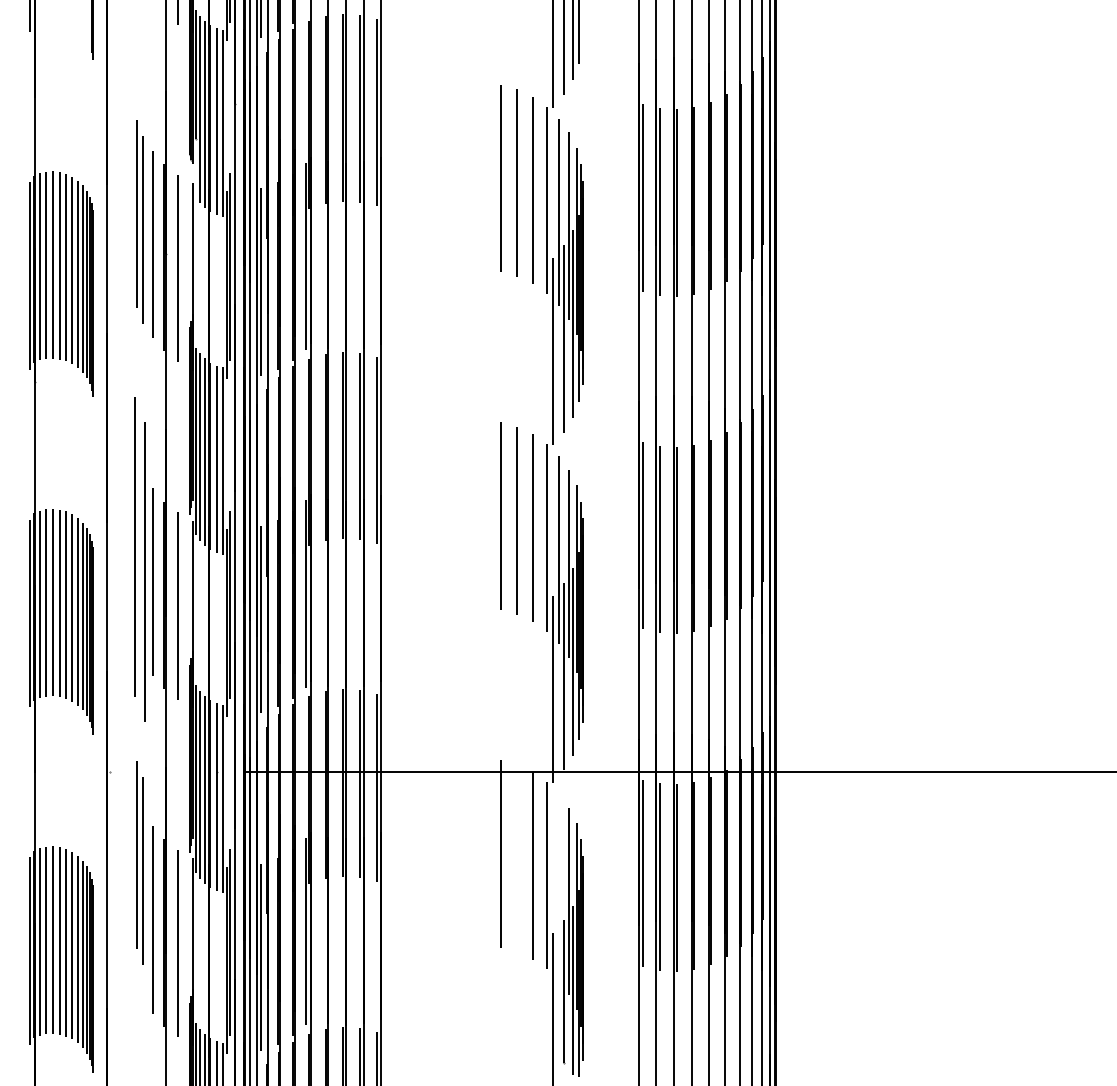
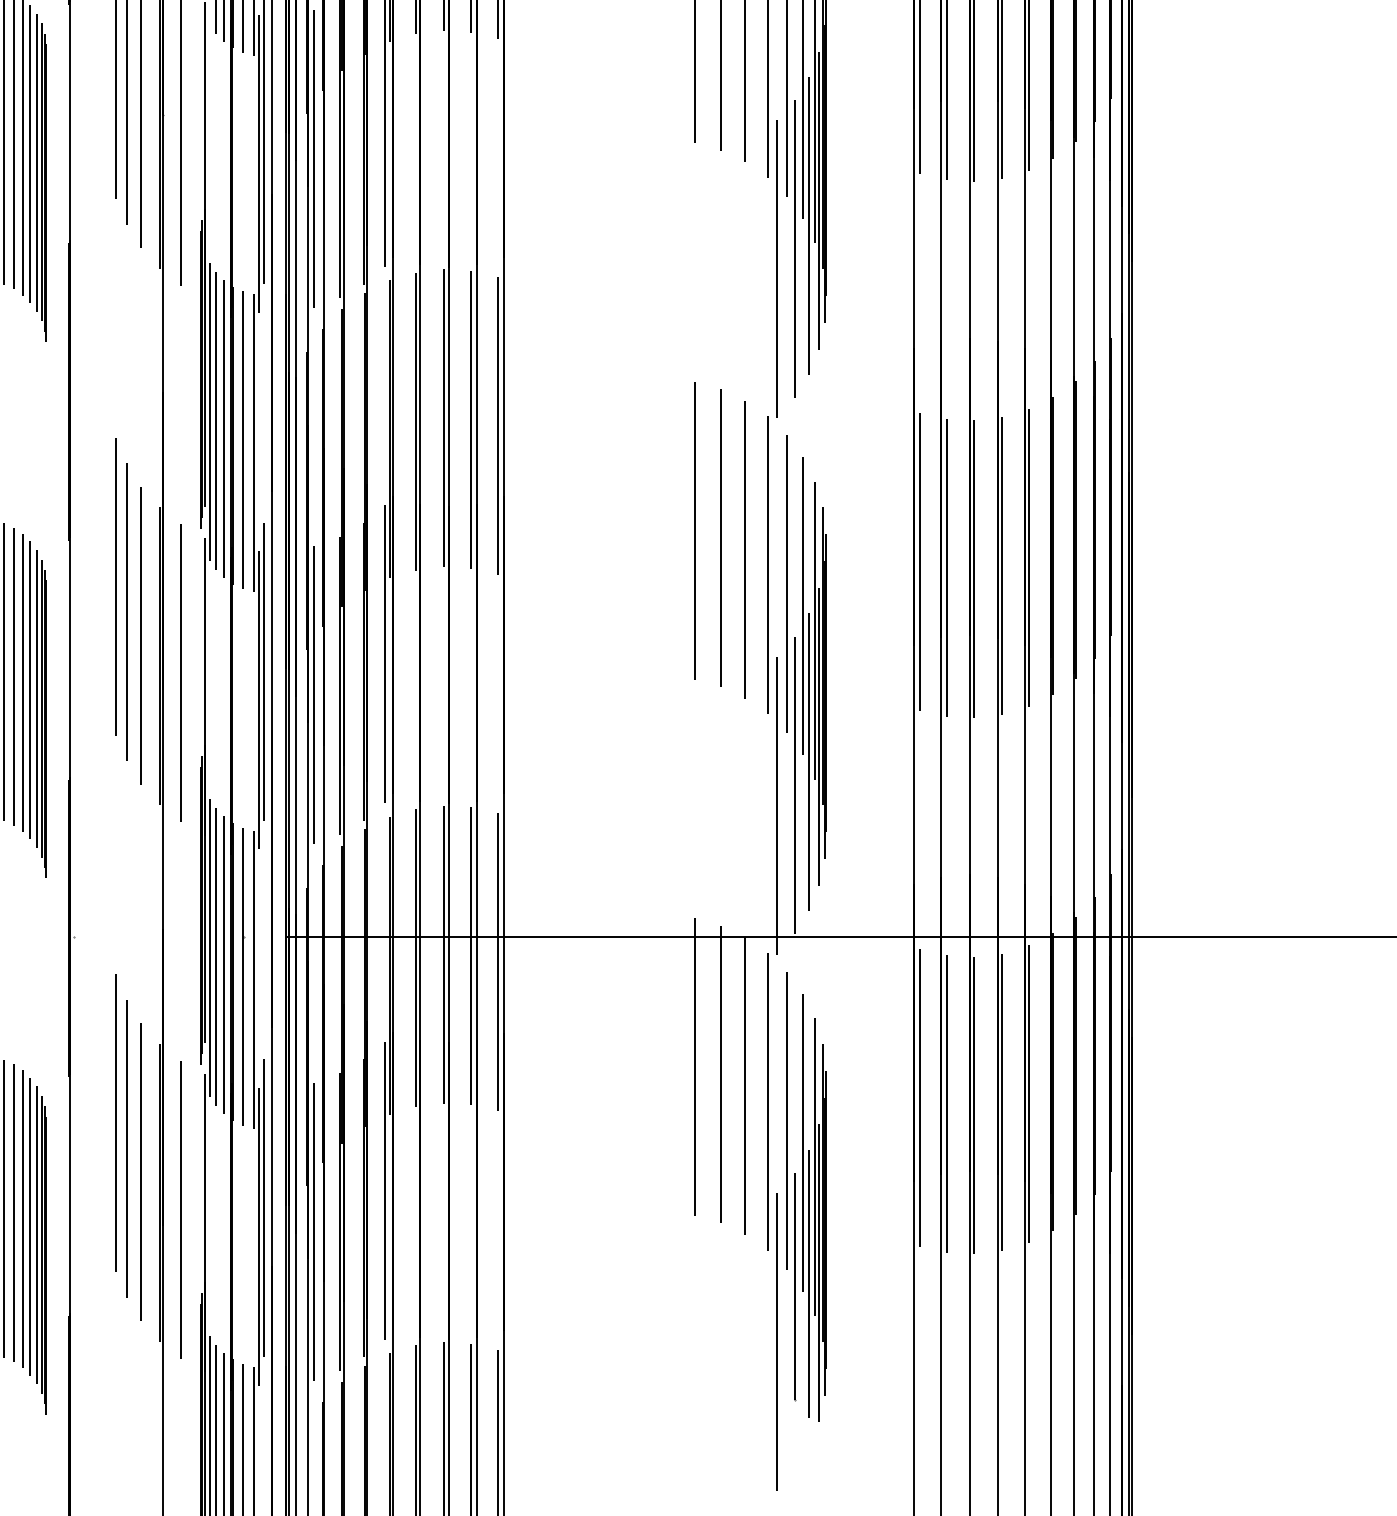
part: (139, 559) -> (120, 599), size x0.62
line: (517, 858) -> (720, 1074), added
part: (139, 862) -> (120, 1134), moved
line: (558, 887) -> (786, 1120), added

